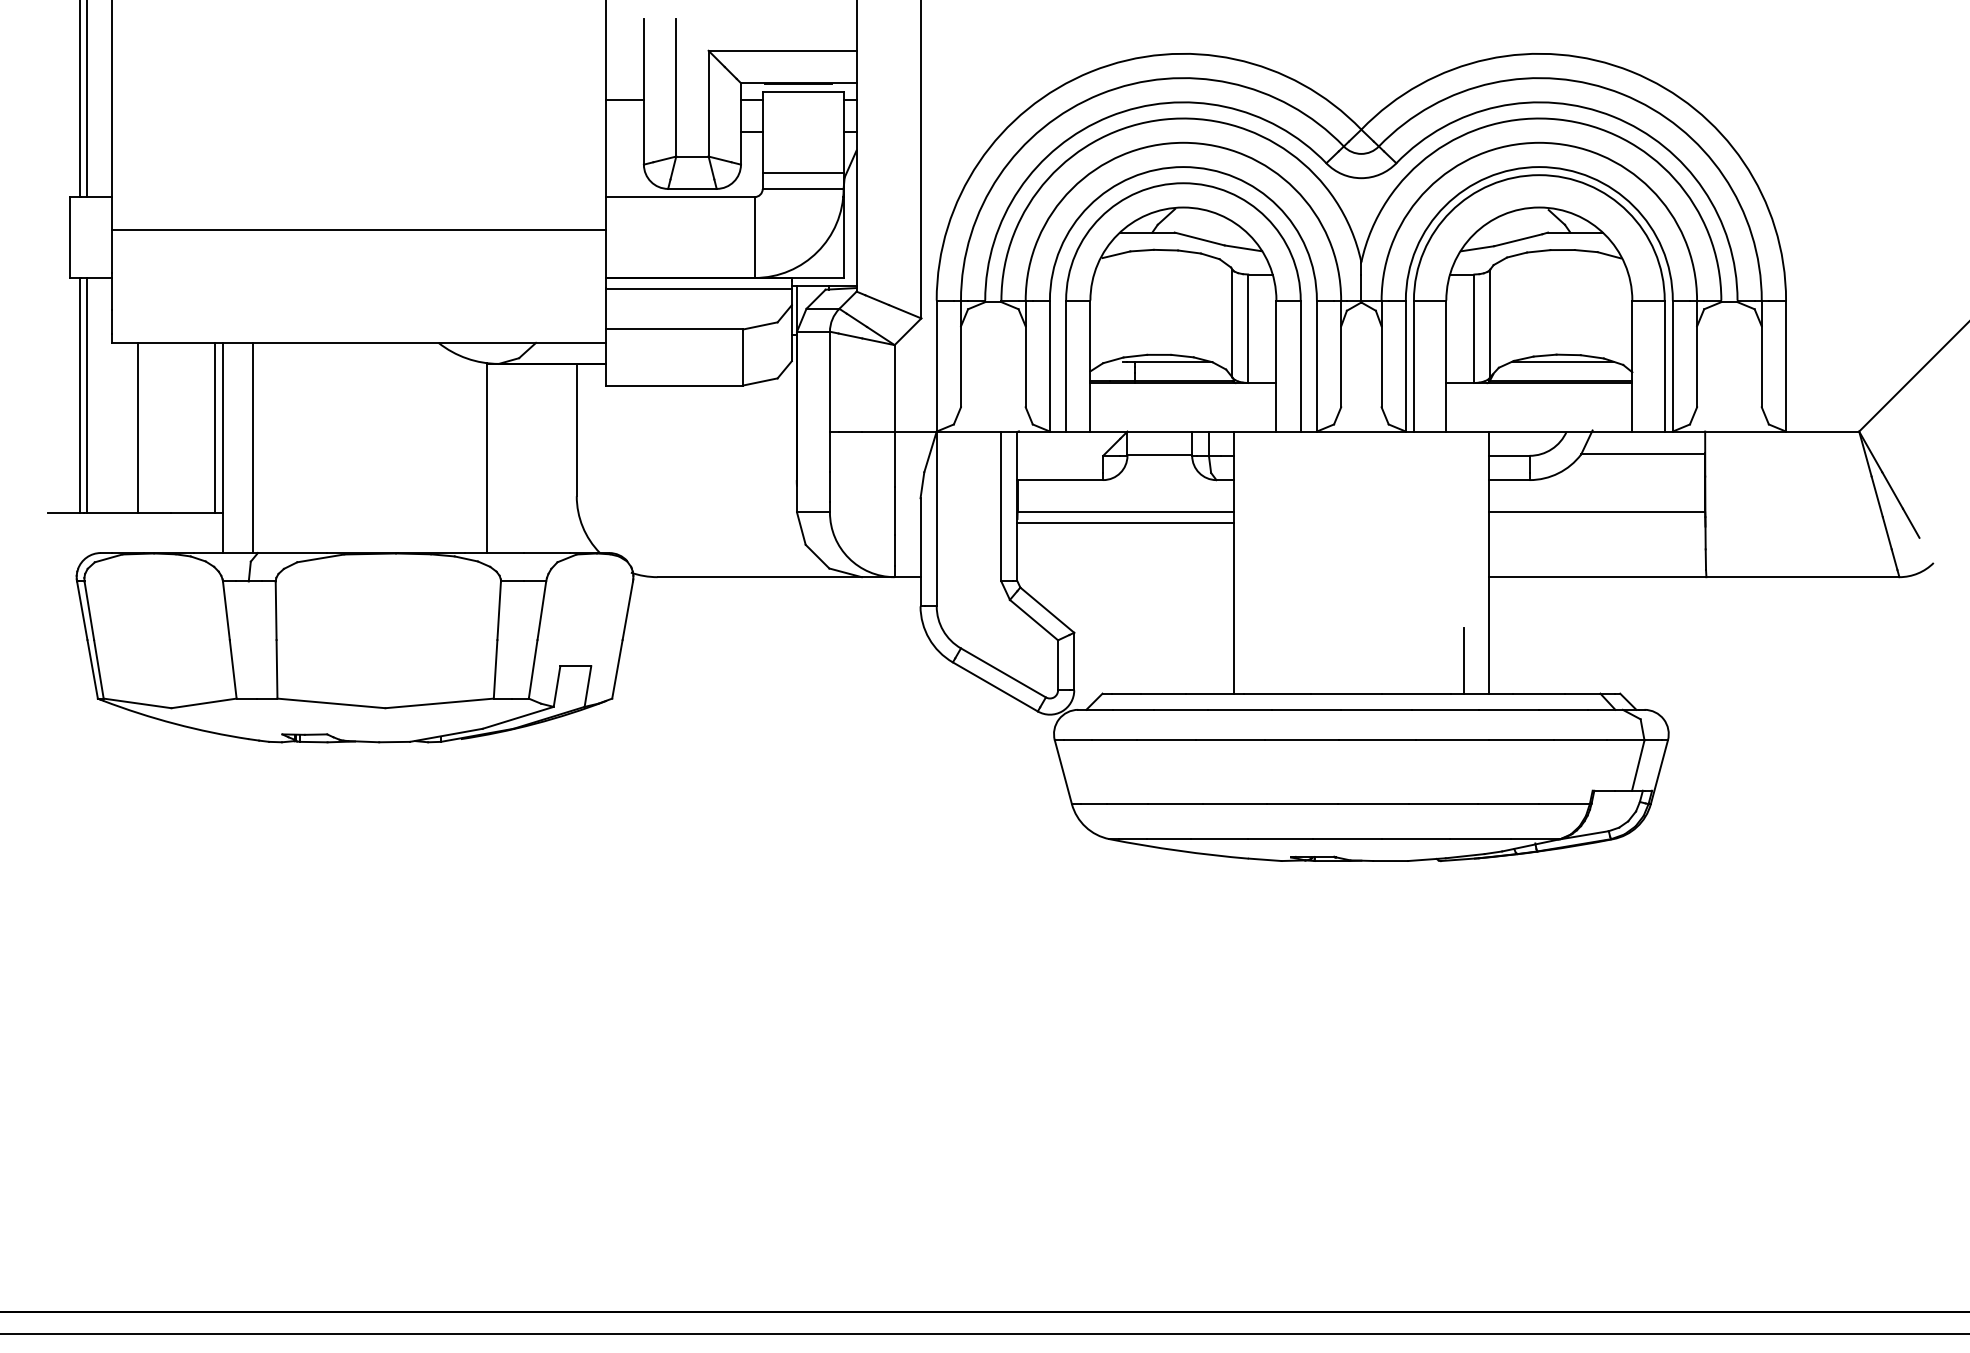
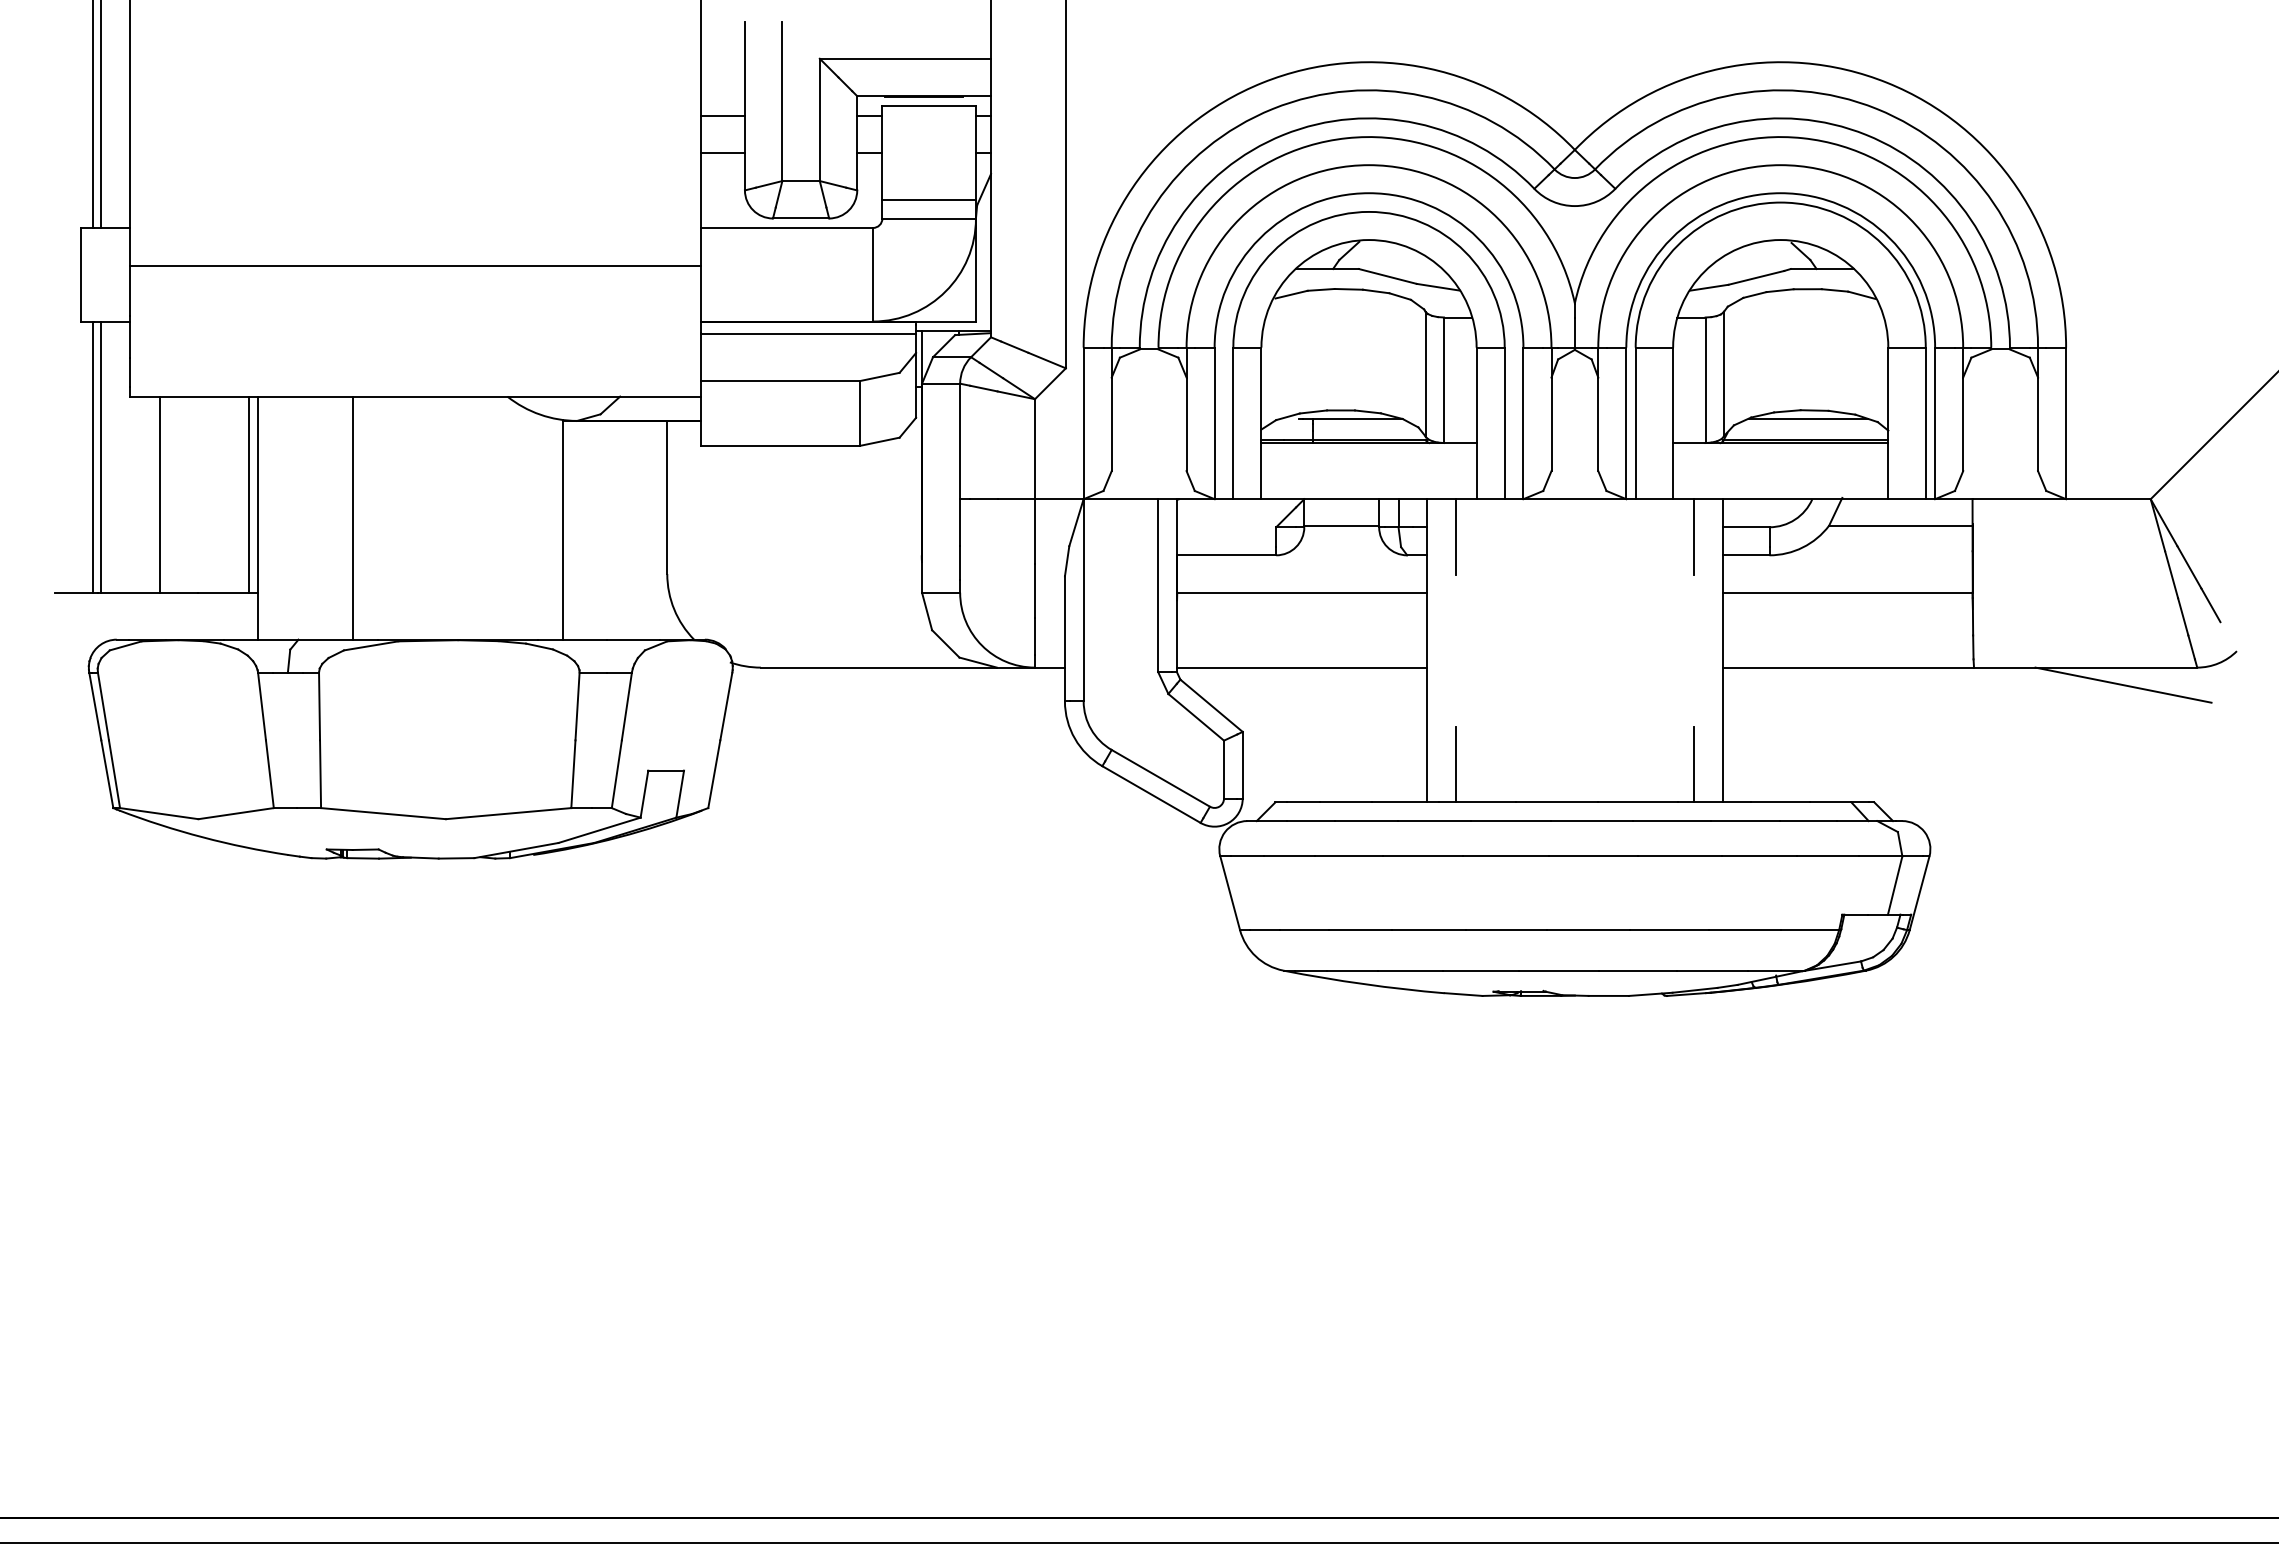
line: (624, 132) -> (722, 153), added
line: (252, 447) -> (352, 517), moved
line: (1259, 463) -> (1456, 536), added
line: (1463, 463) -> (1693, 536), added
line: (1125, 522) -> (1302, 667), moved
line: (1835, 591) -> (2123, 684), added
line: (1259, 660) -> (1456, 764), added

